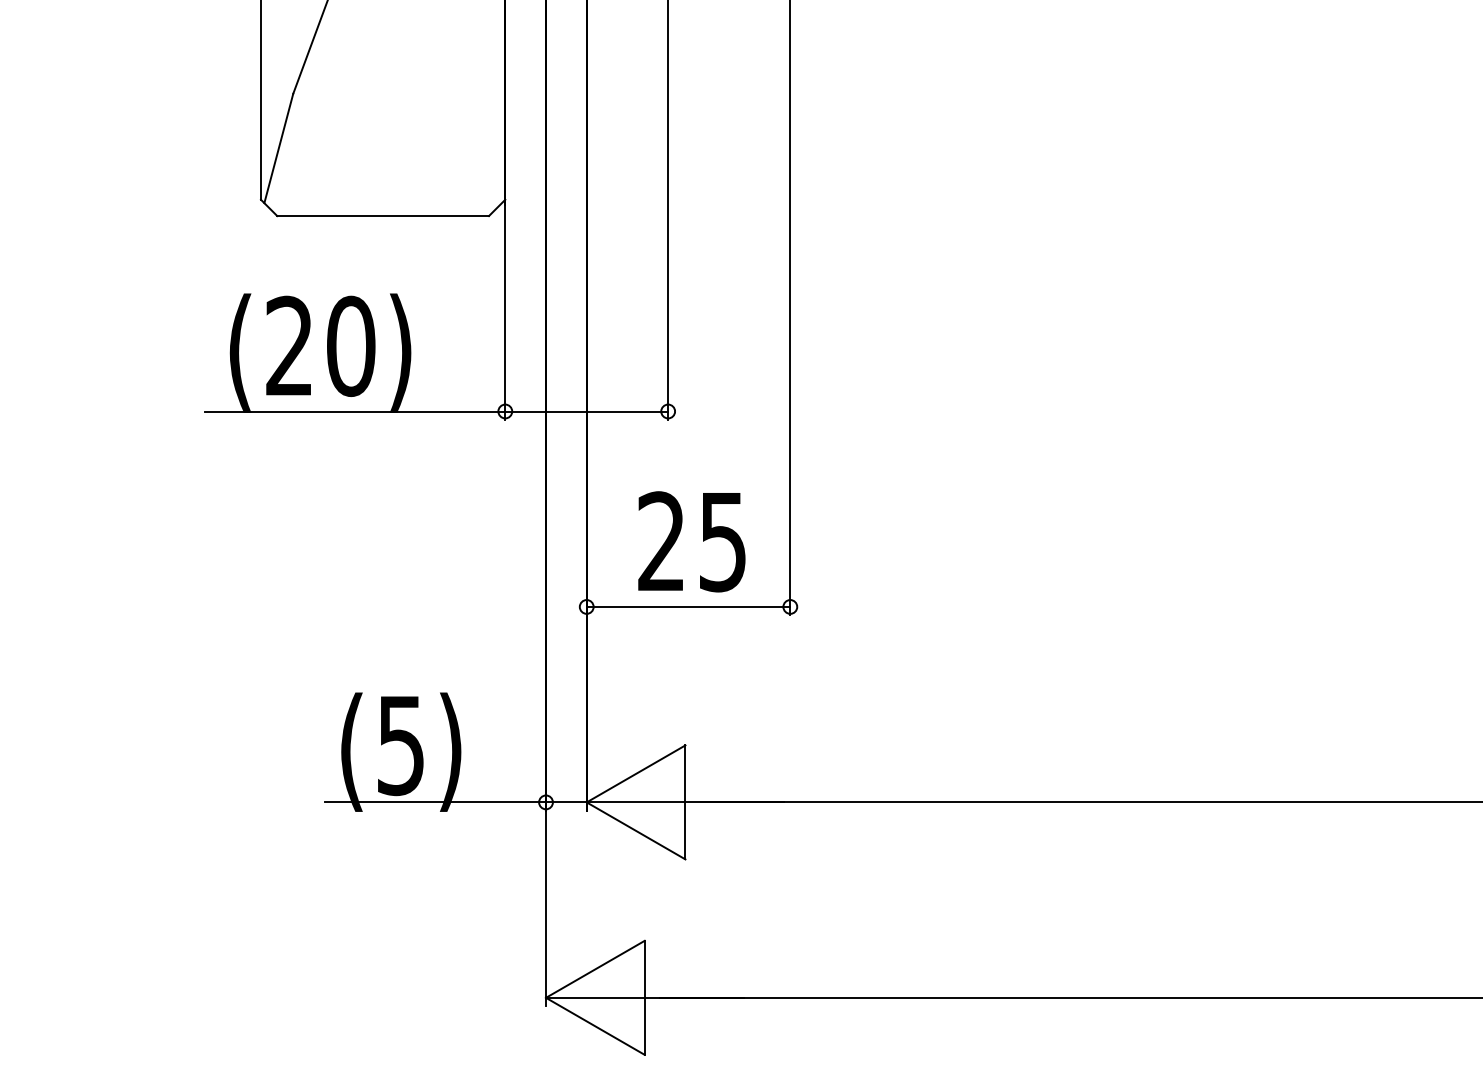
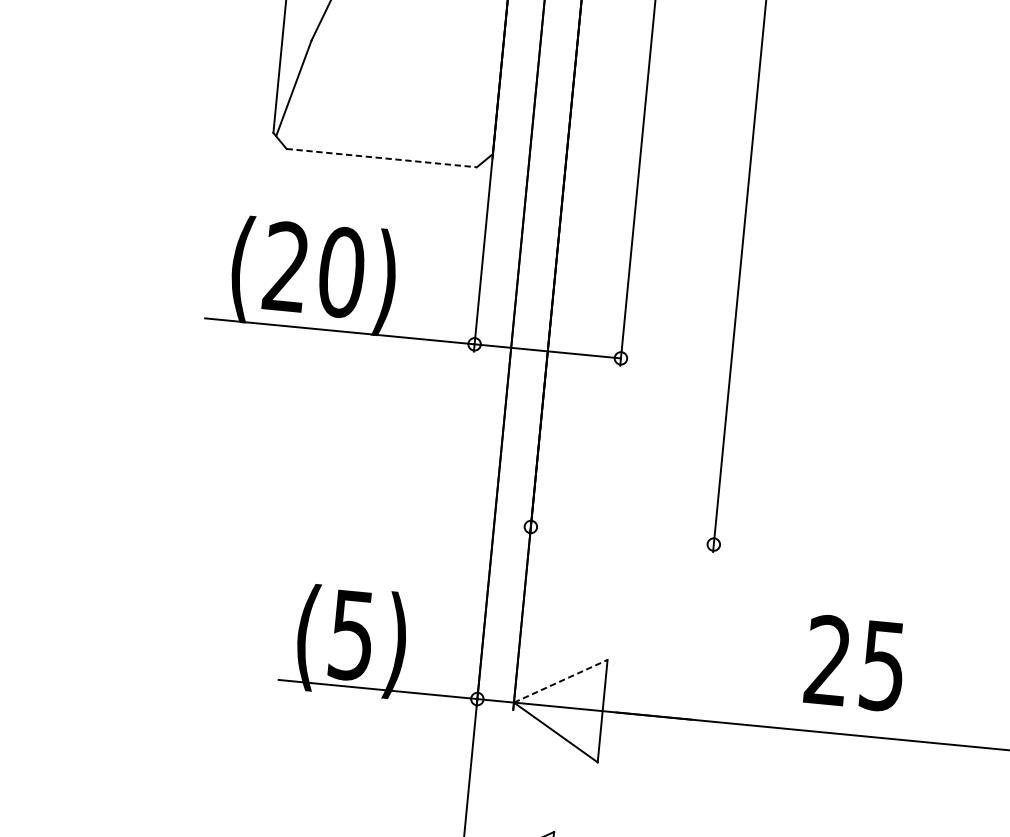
line: (383, 216) -> (382, 158), solid -> dashed
text: (691, 541) -> (854, 662), moved
line: (688, 606) -> (622, 535), removed
line: (636, 773) -> (561, 680), solid -> dashed

